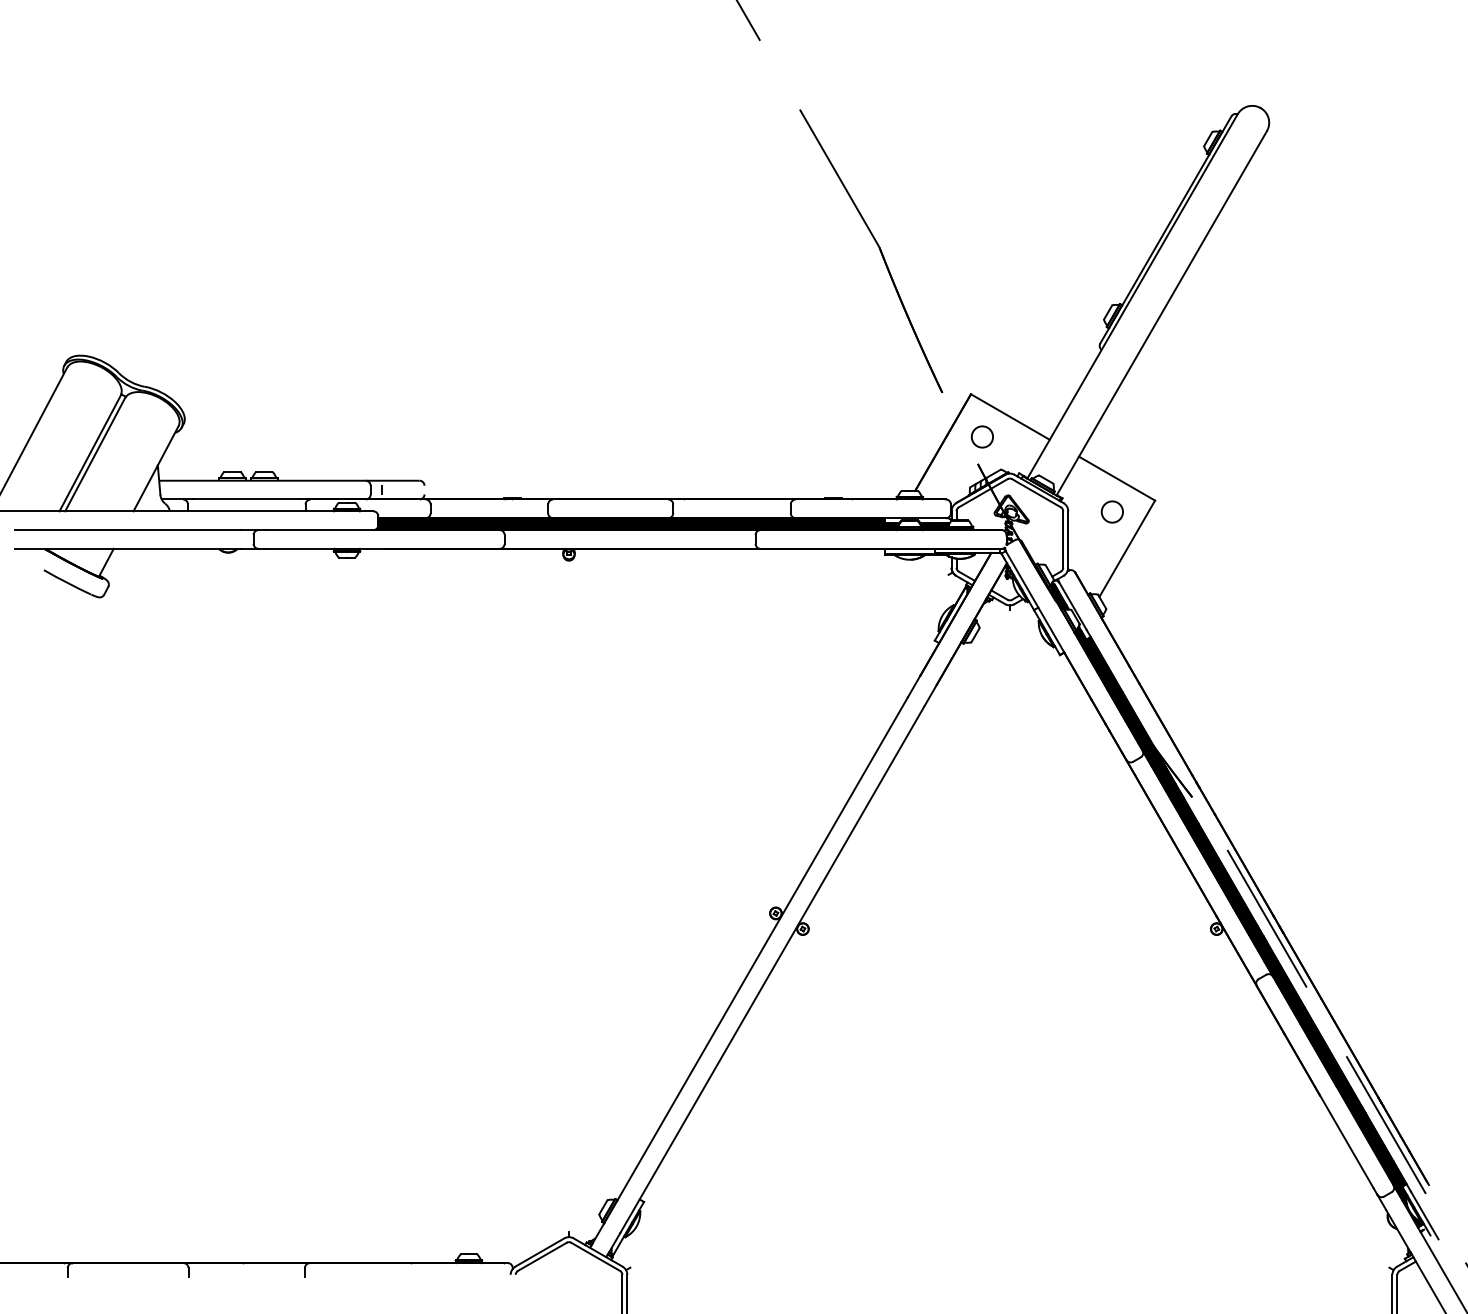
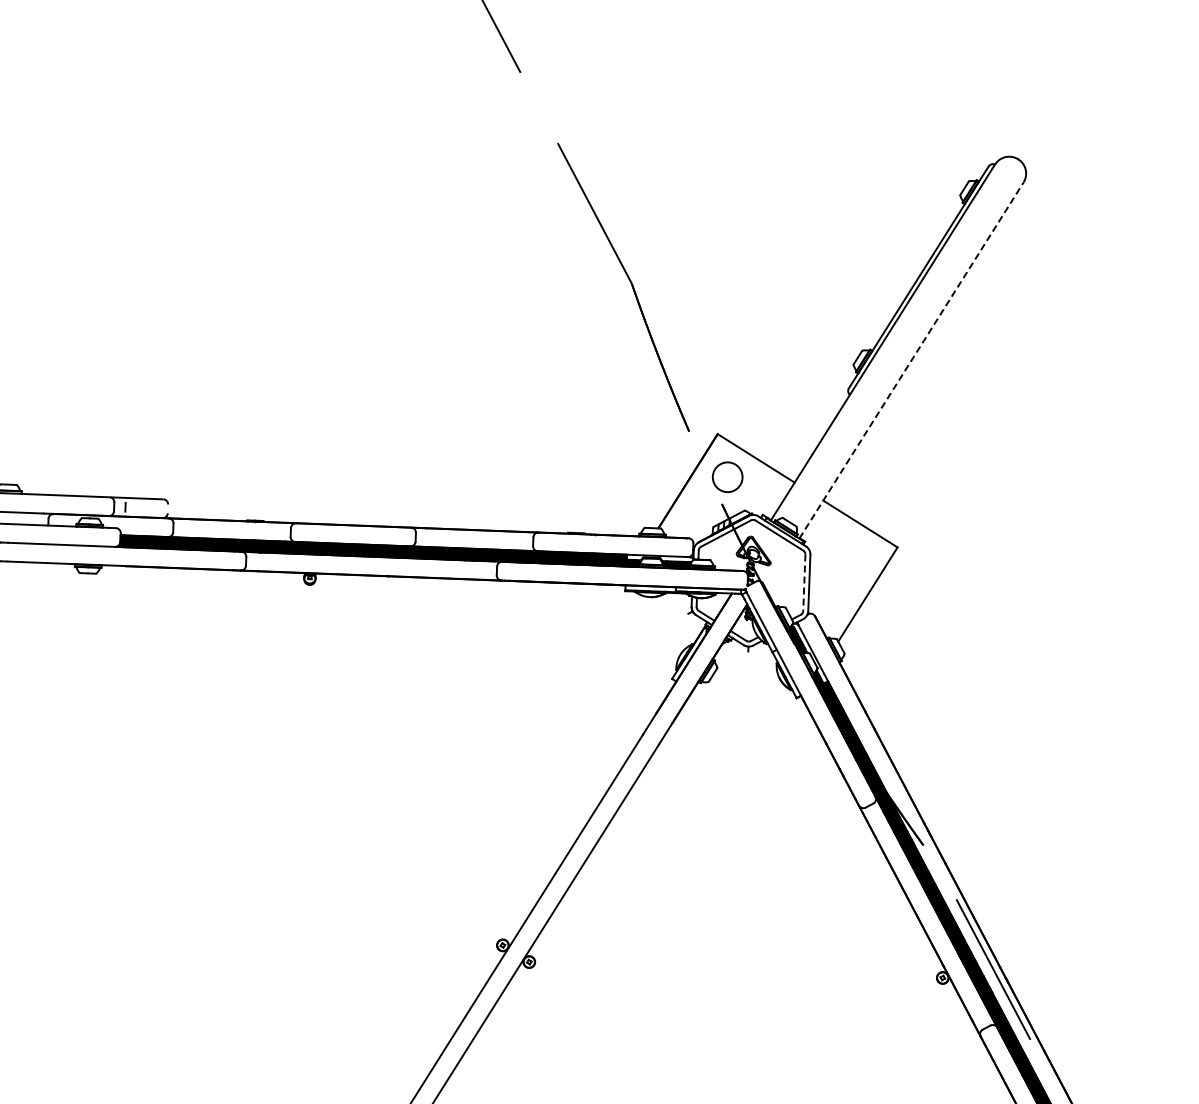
line: (1162, 312) -> (912, 359), solid -> dashed
circle: (981, 436) -> (726, 476), size x1.4
circle: (1111, 511) -> (853, 556), removed
line: (1063, 539) -> (804, 582), solid -> dashed

